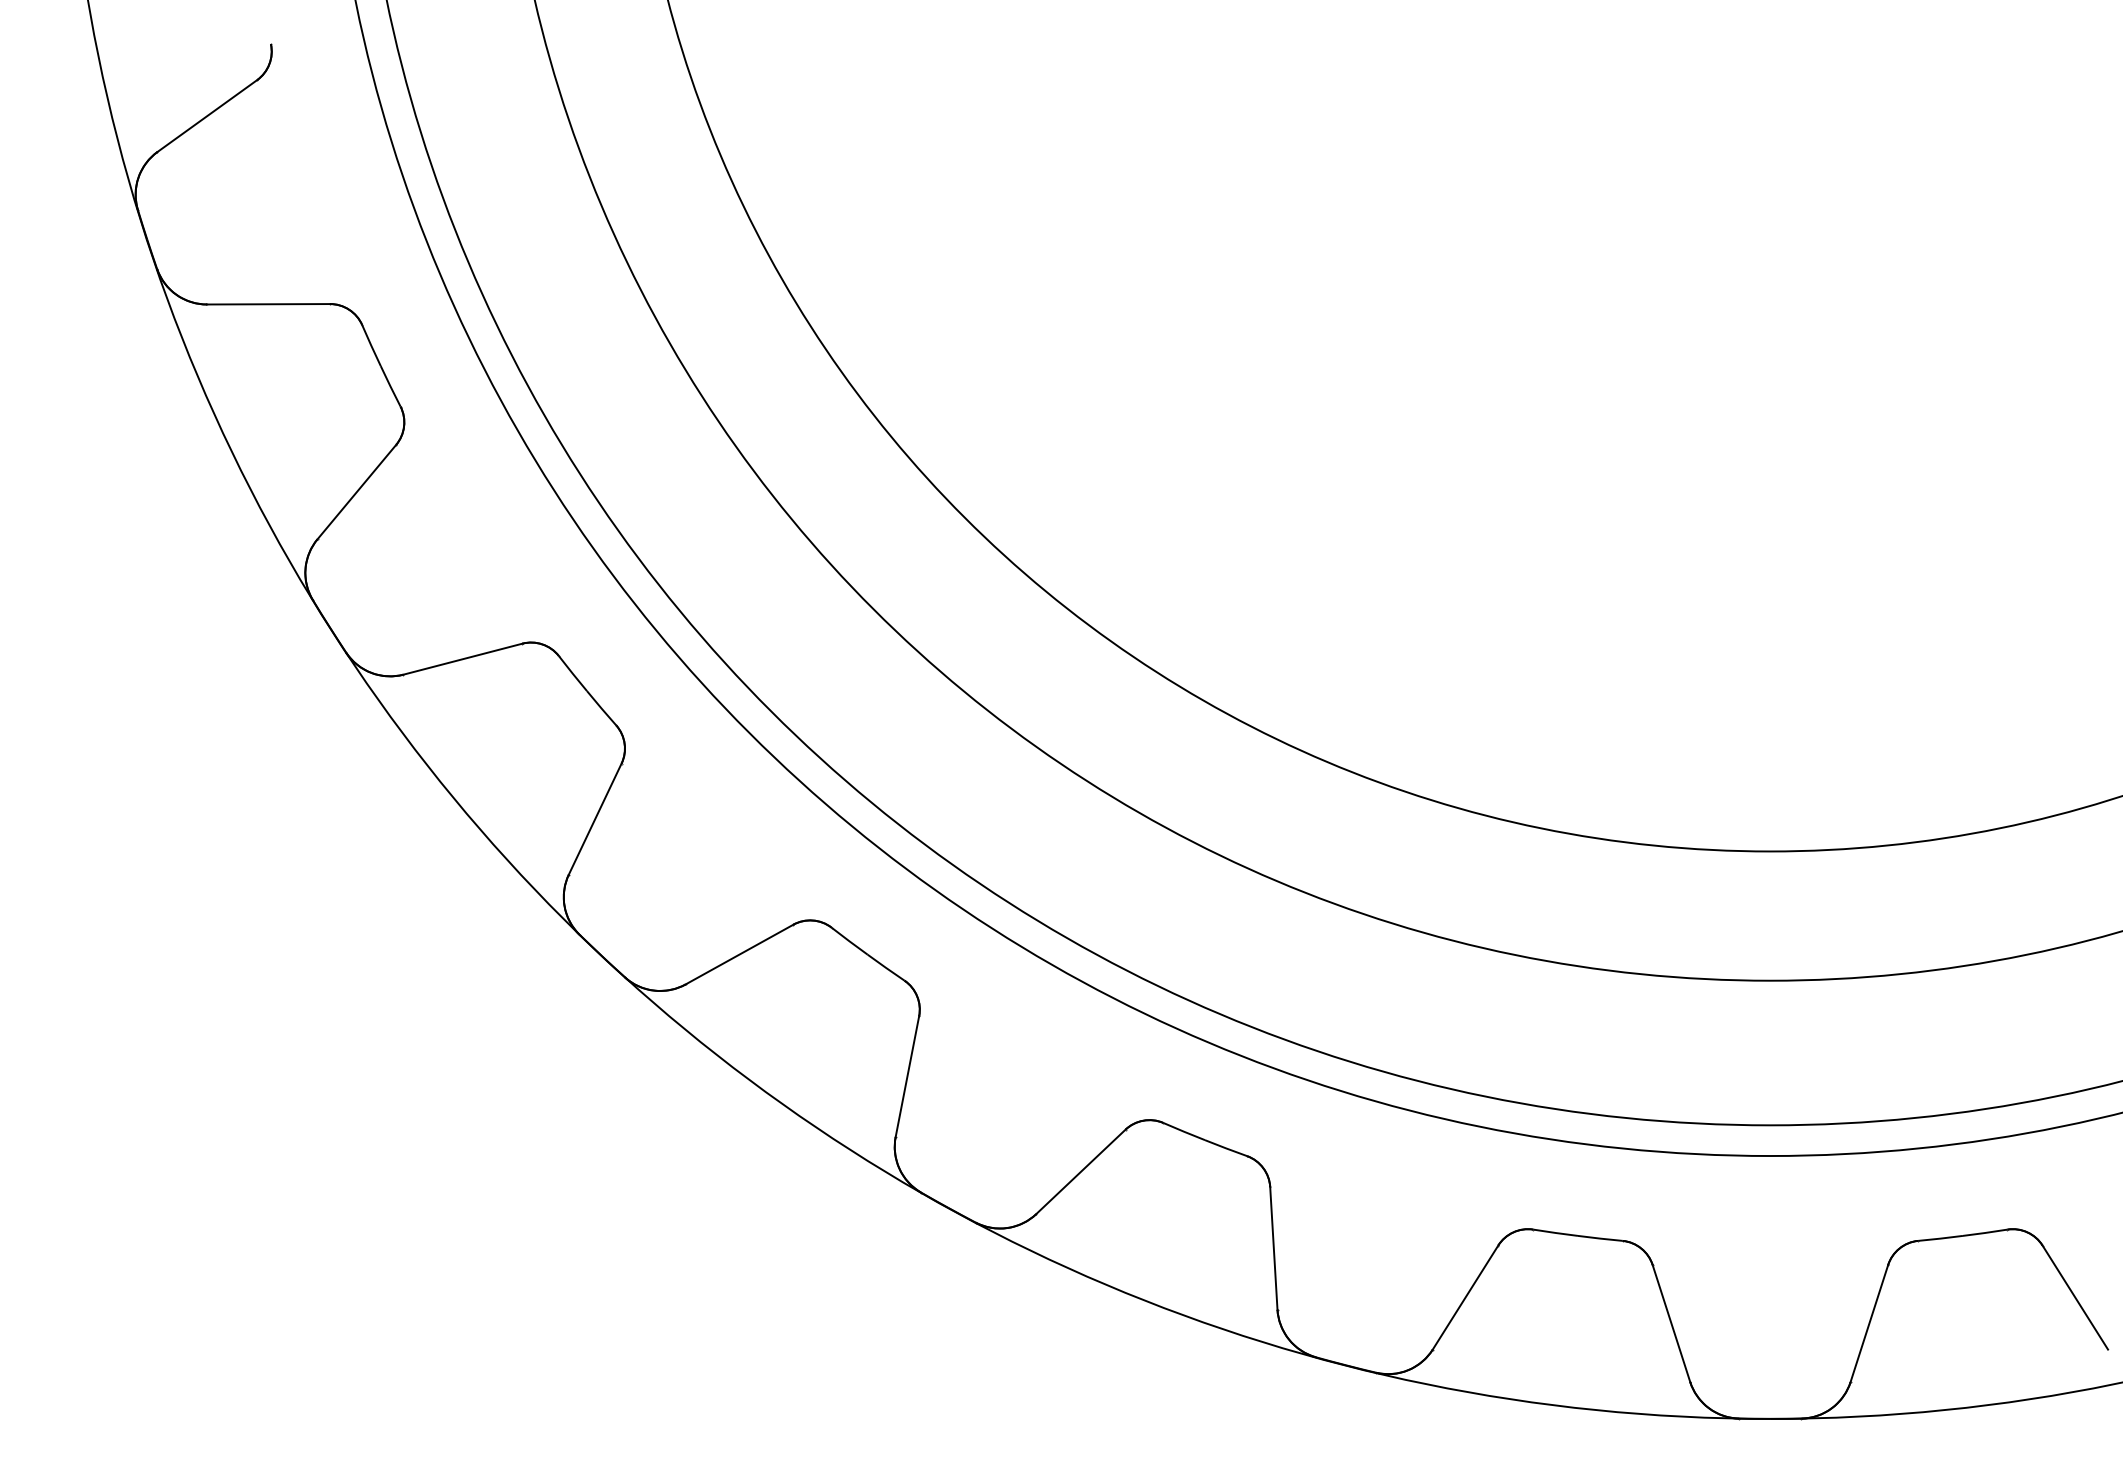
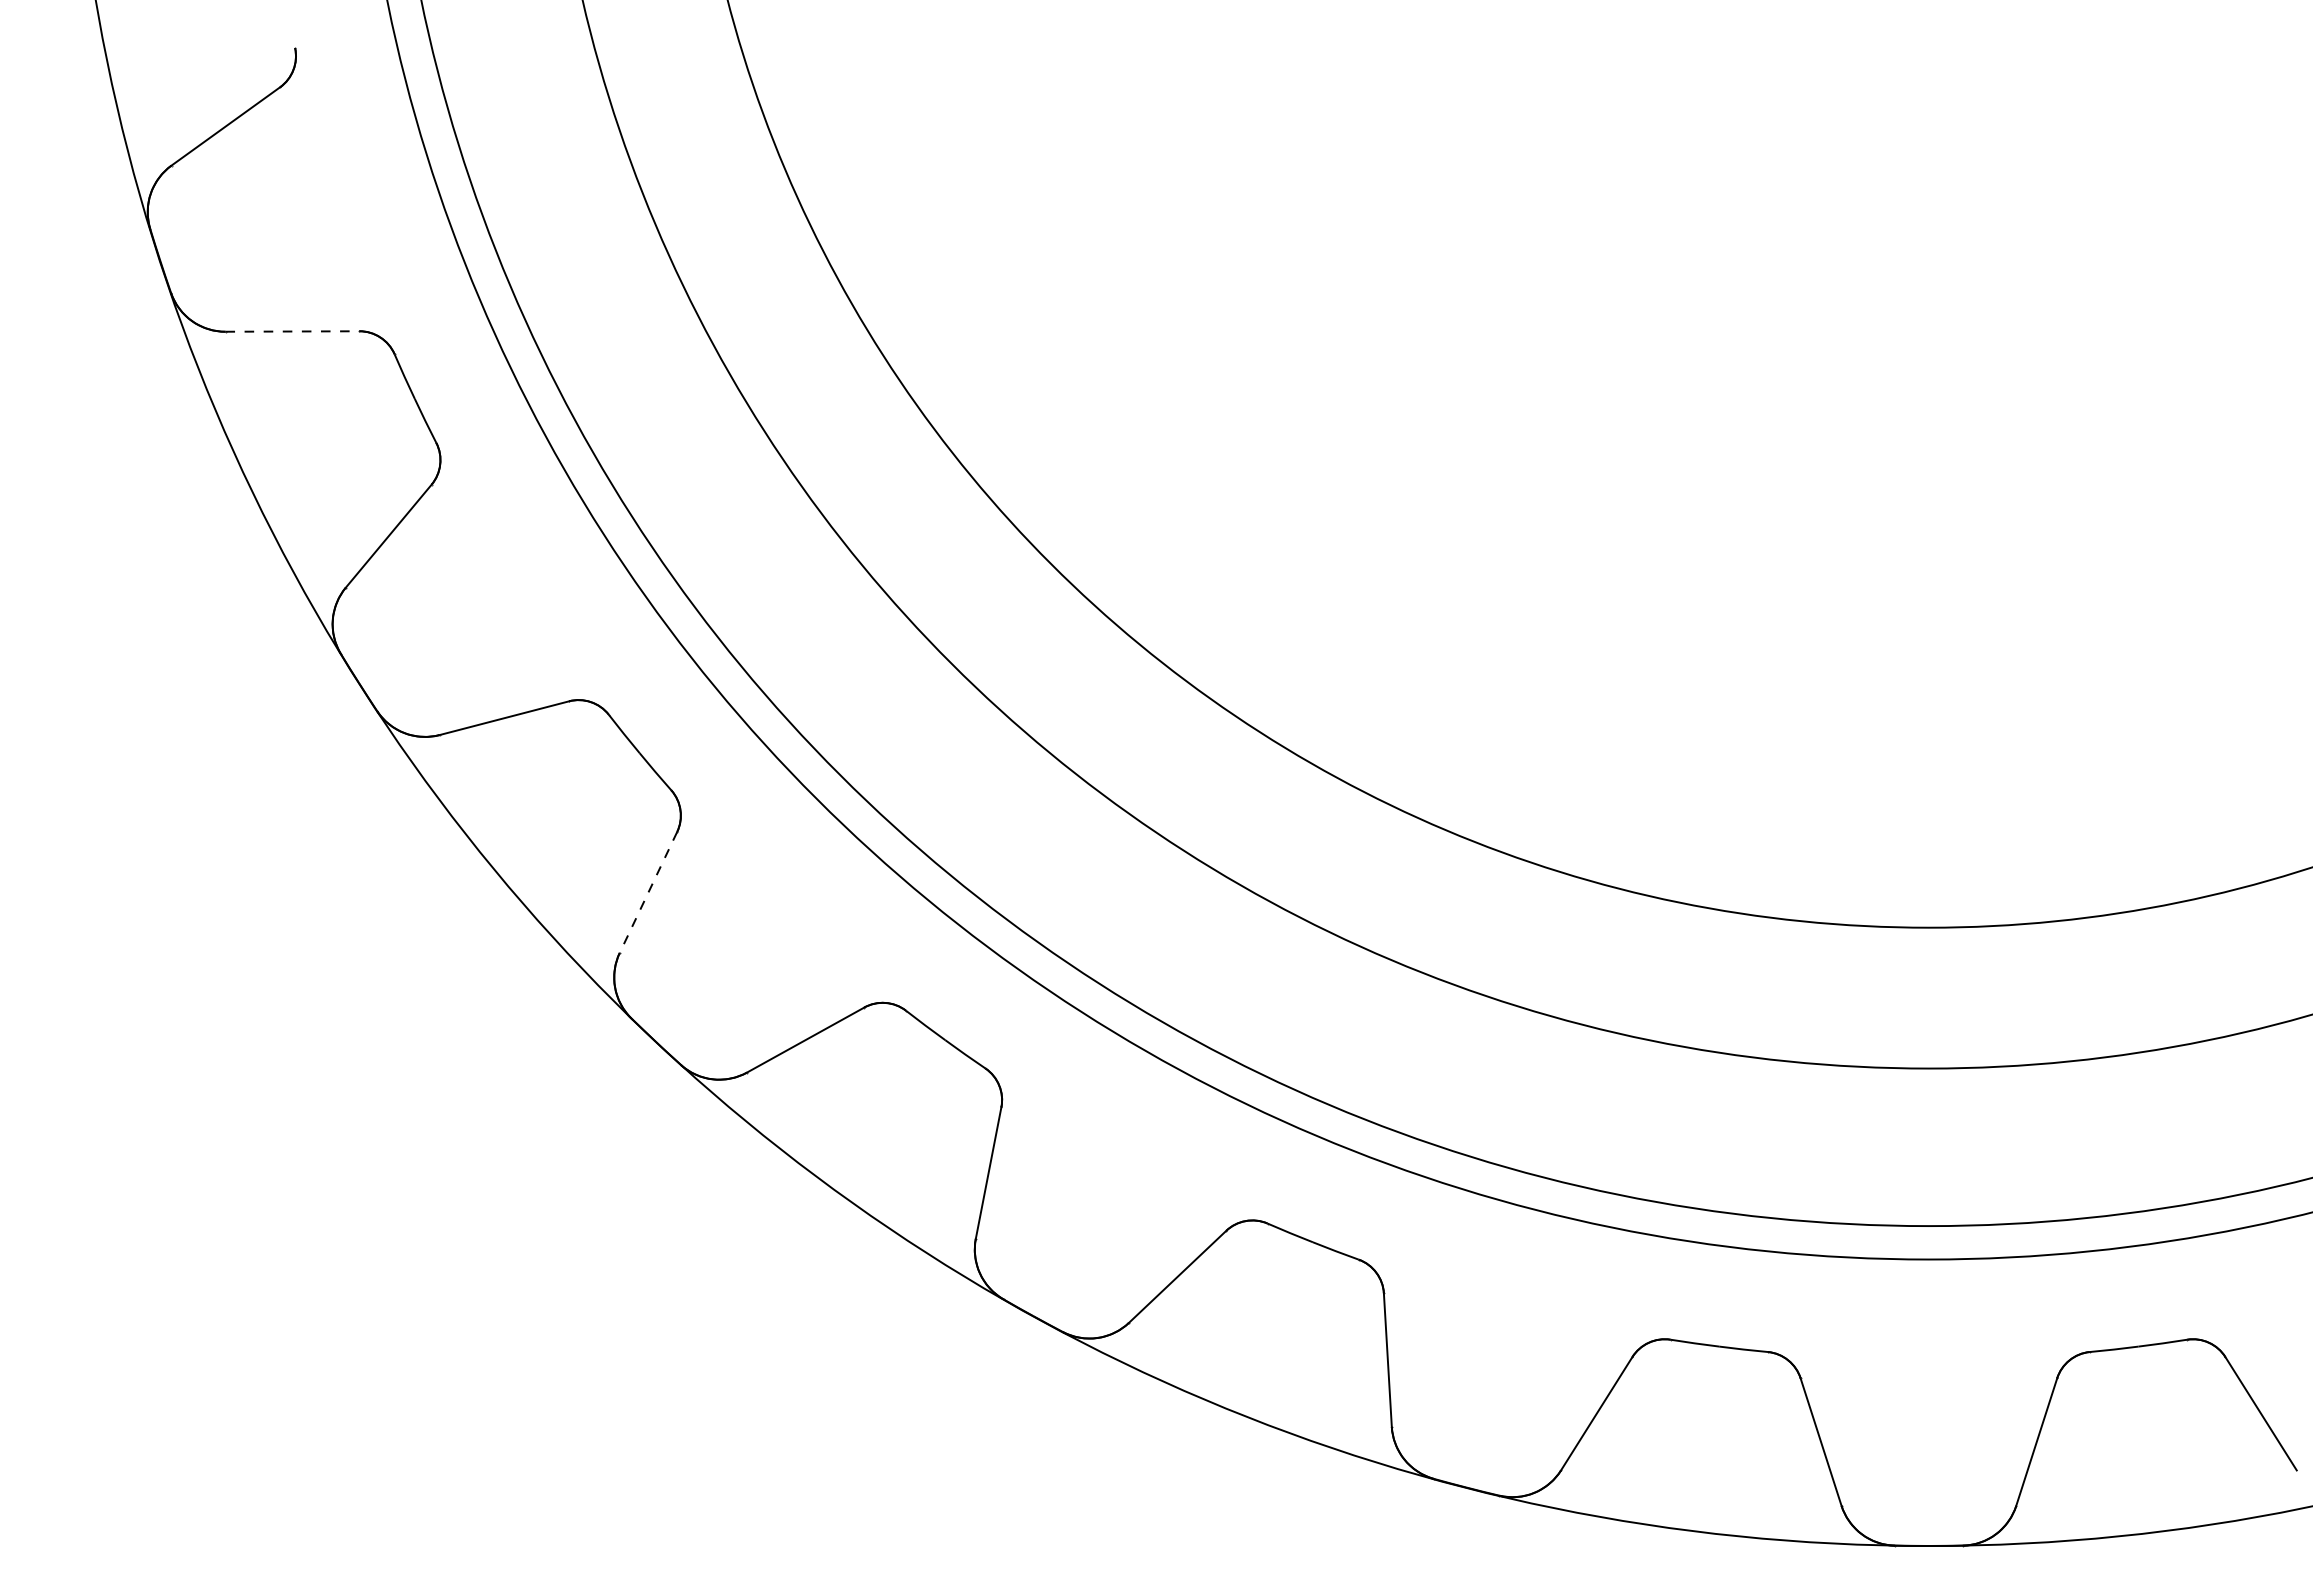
line: (268, 304) -> (292, 331), solid -> dashed
line: (595, 819) -> (648, 892), solid -> dashed

